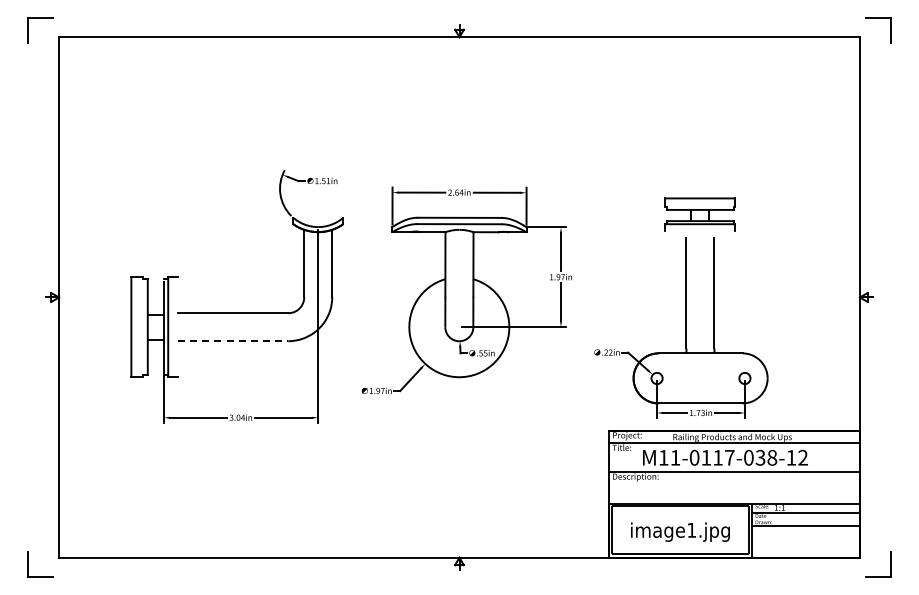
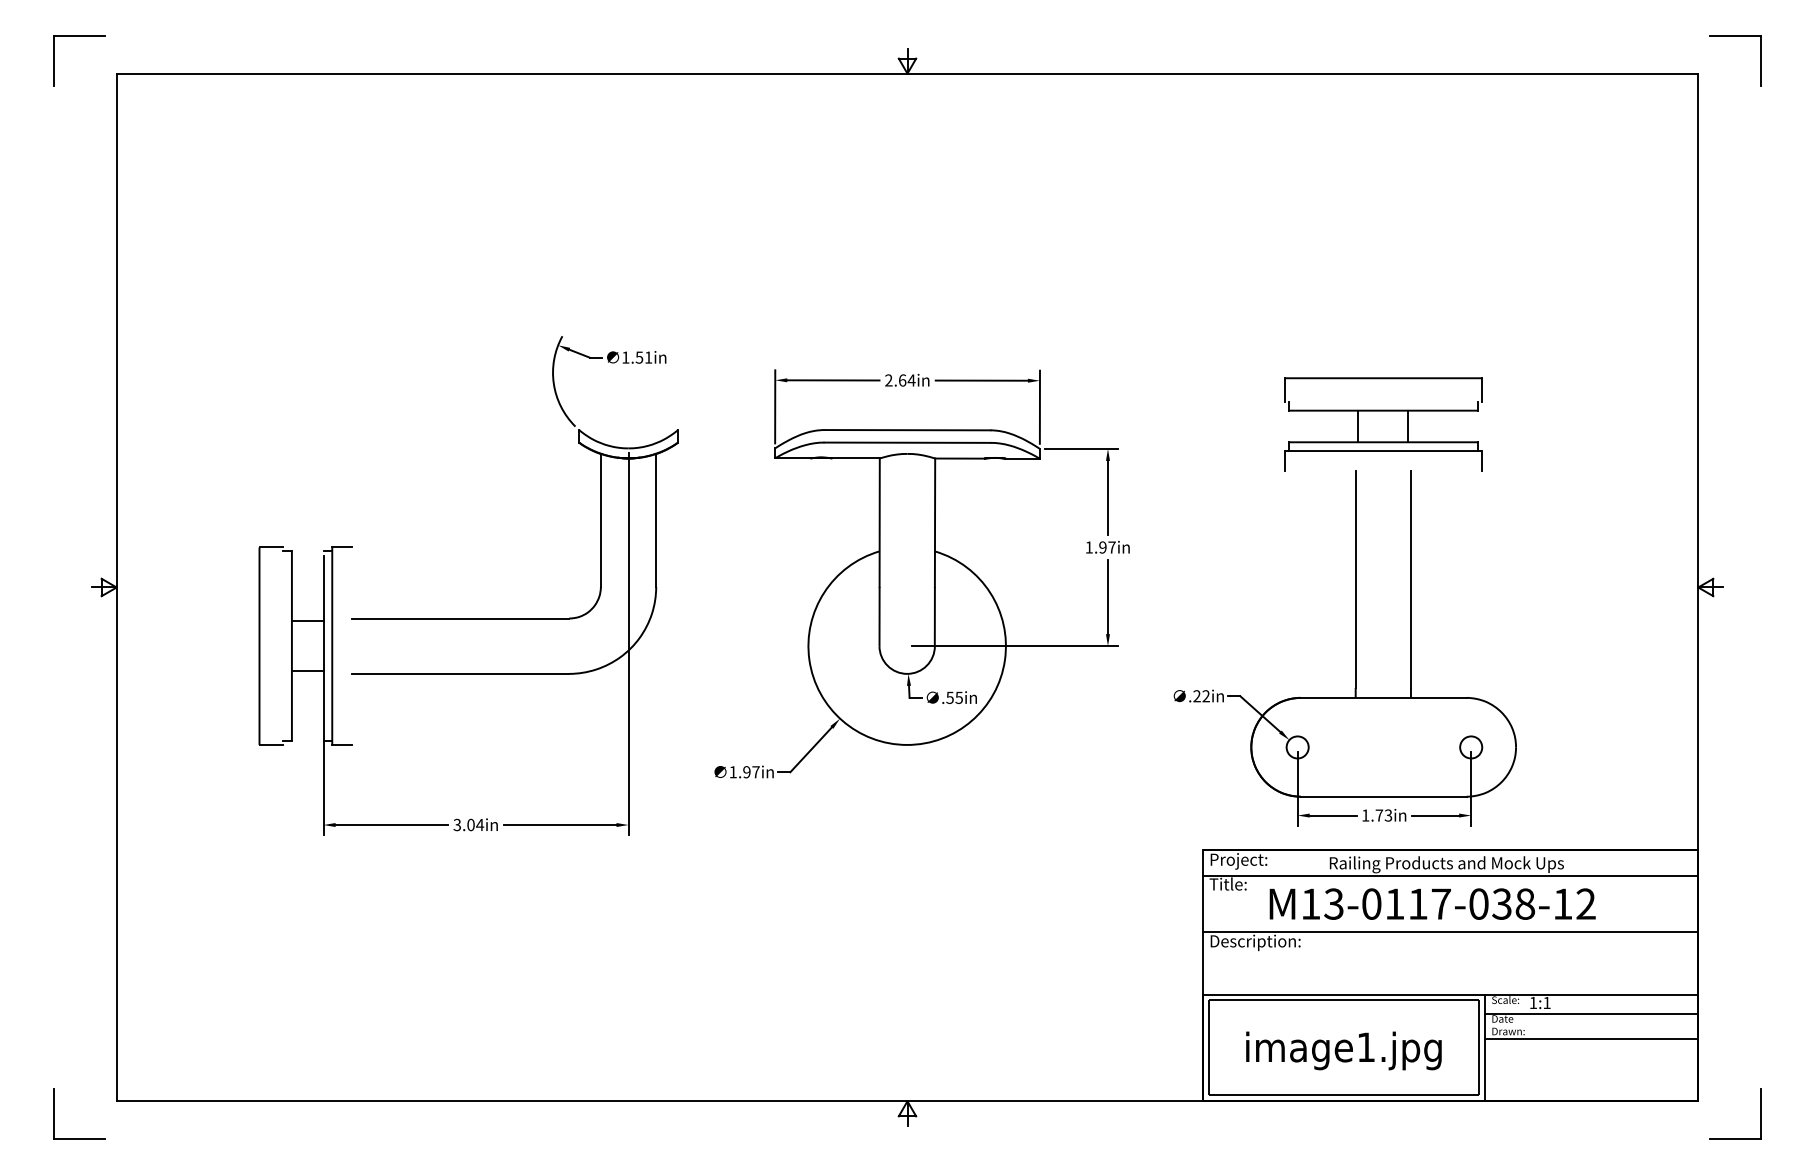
part: (699, 214) -> (1381, 423), size x1.43
line: (233, 341) -> (461, 674), dashed -> solid
text: (675, 457) -> (1334, 903), M11-0117-038-12 -> M13-0117-038-12

